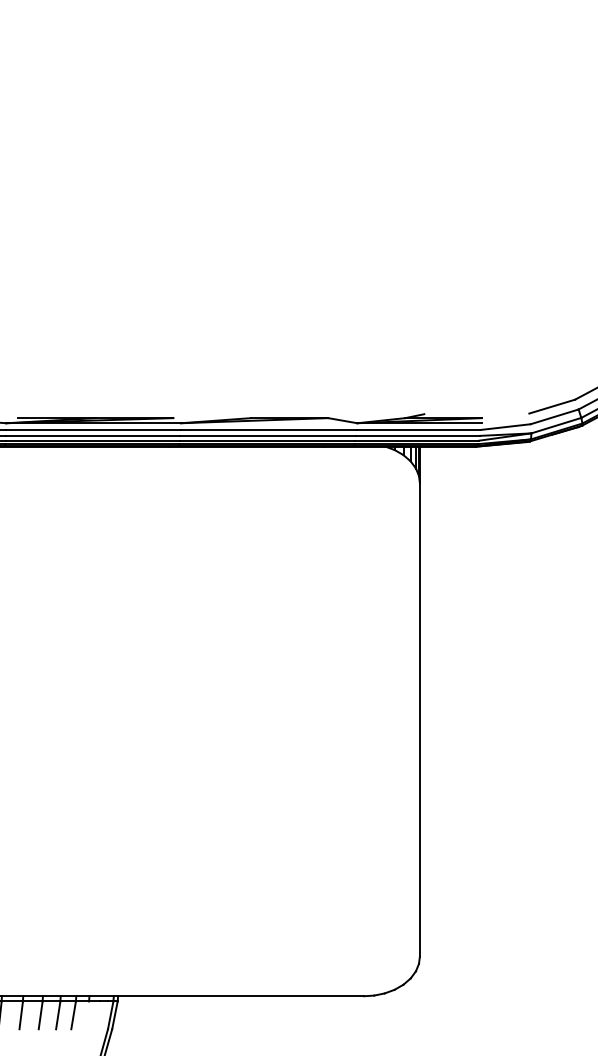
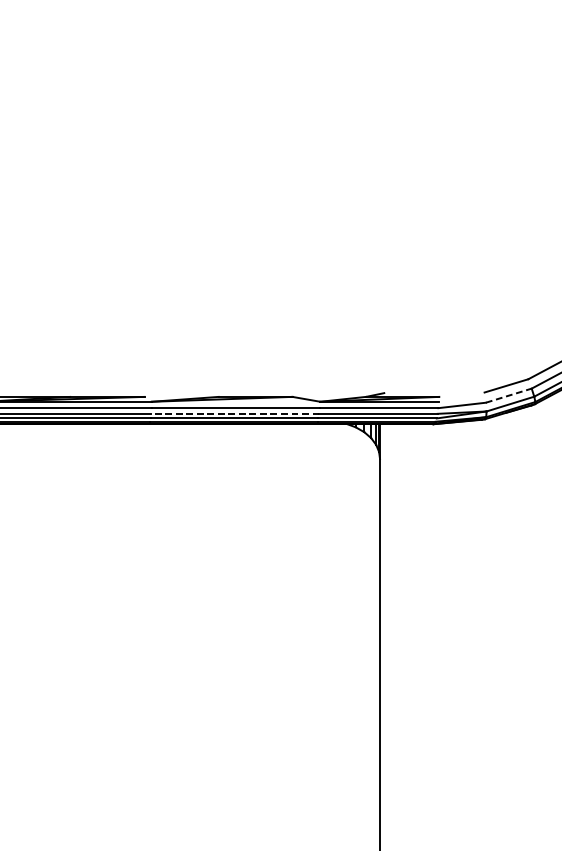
line: (555, 416) -> (509, 395), solid -> dashed
line: (268, 435) -> (235, 413), solid -> dashed

